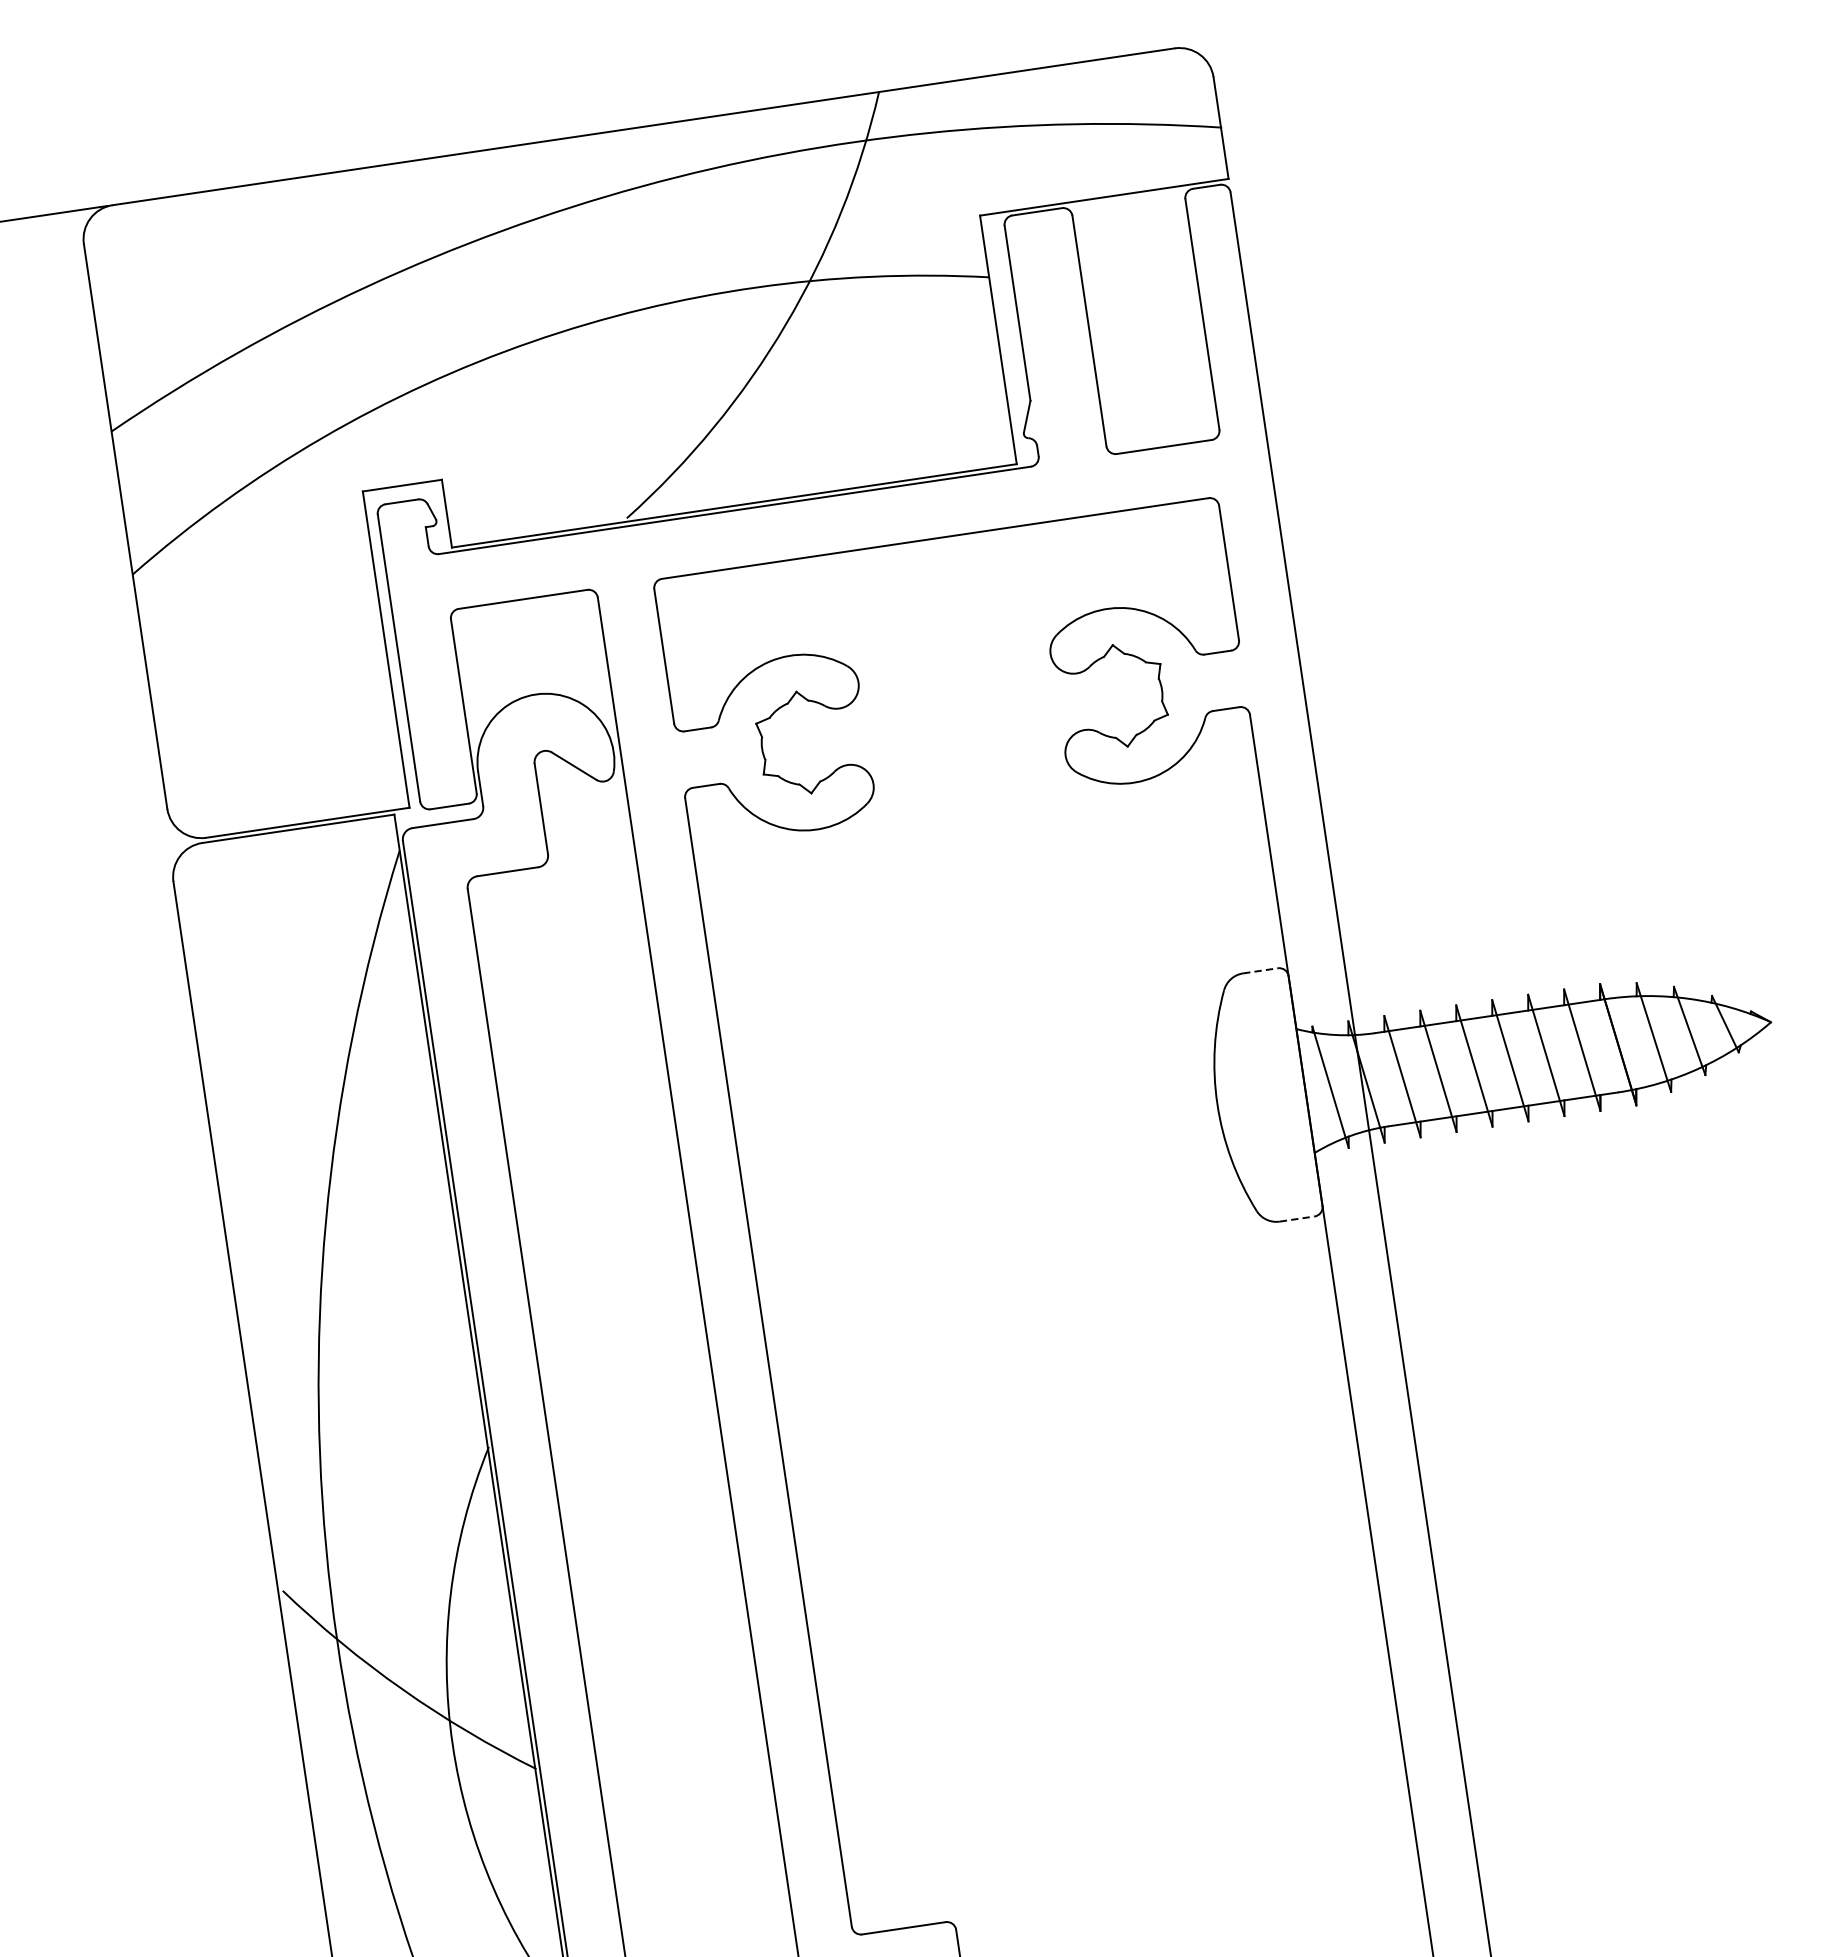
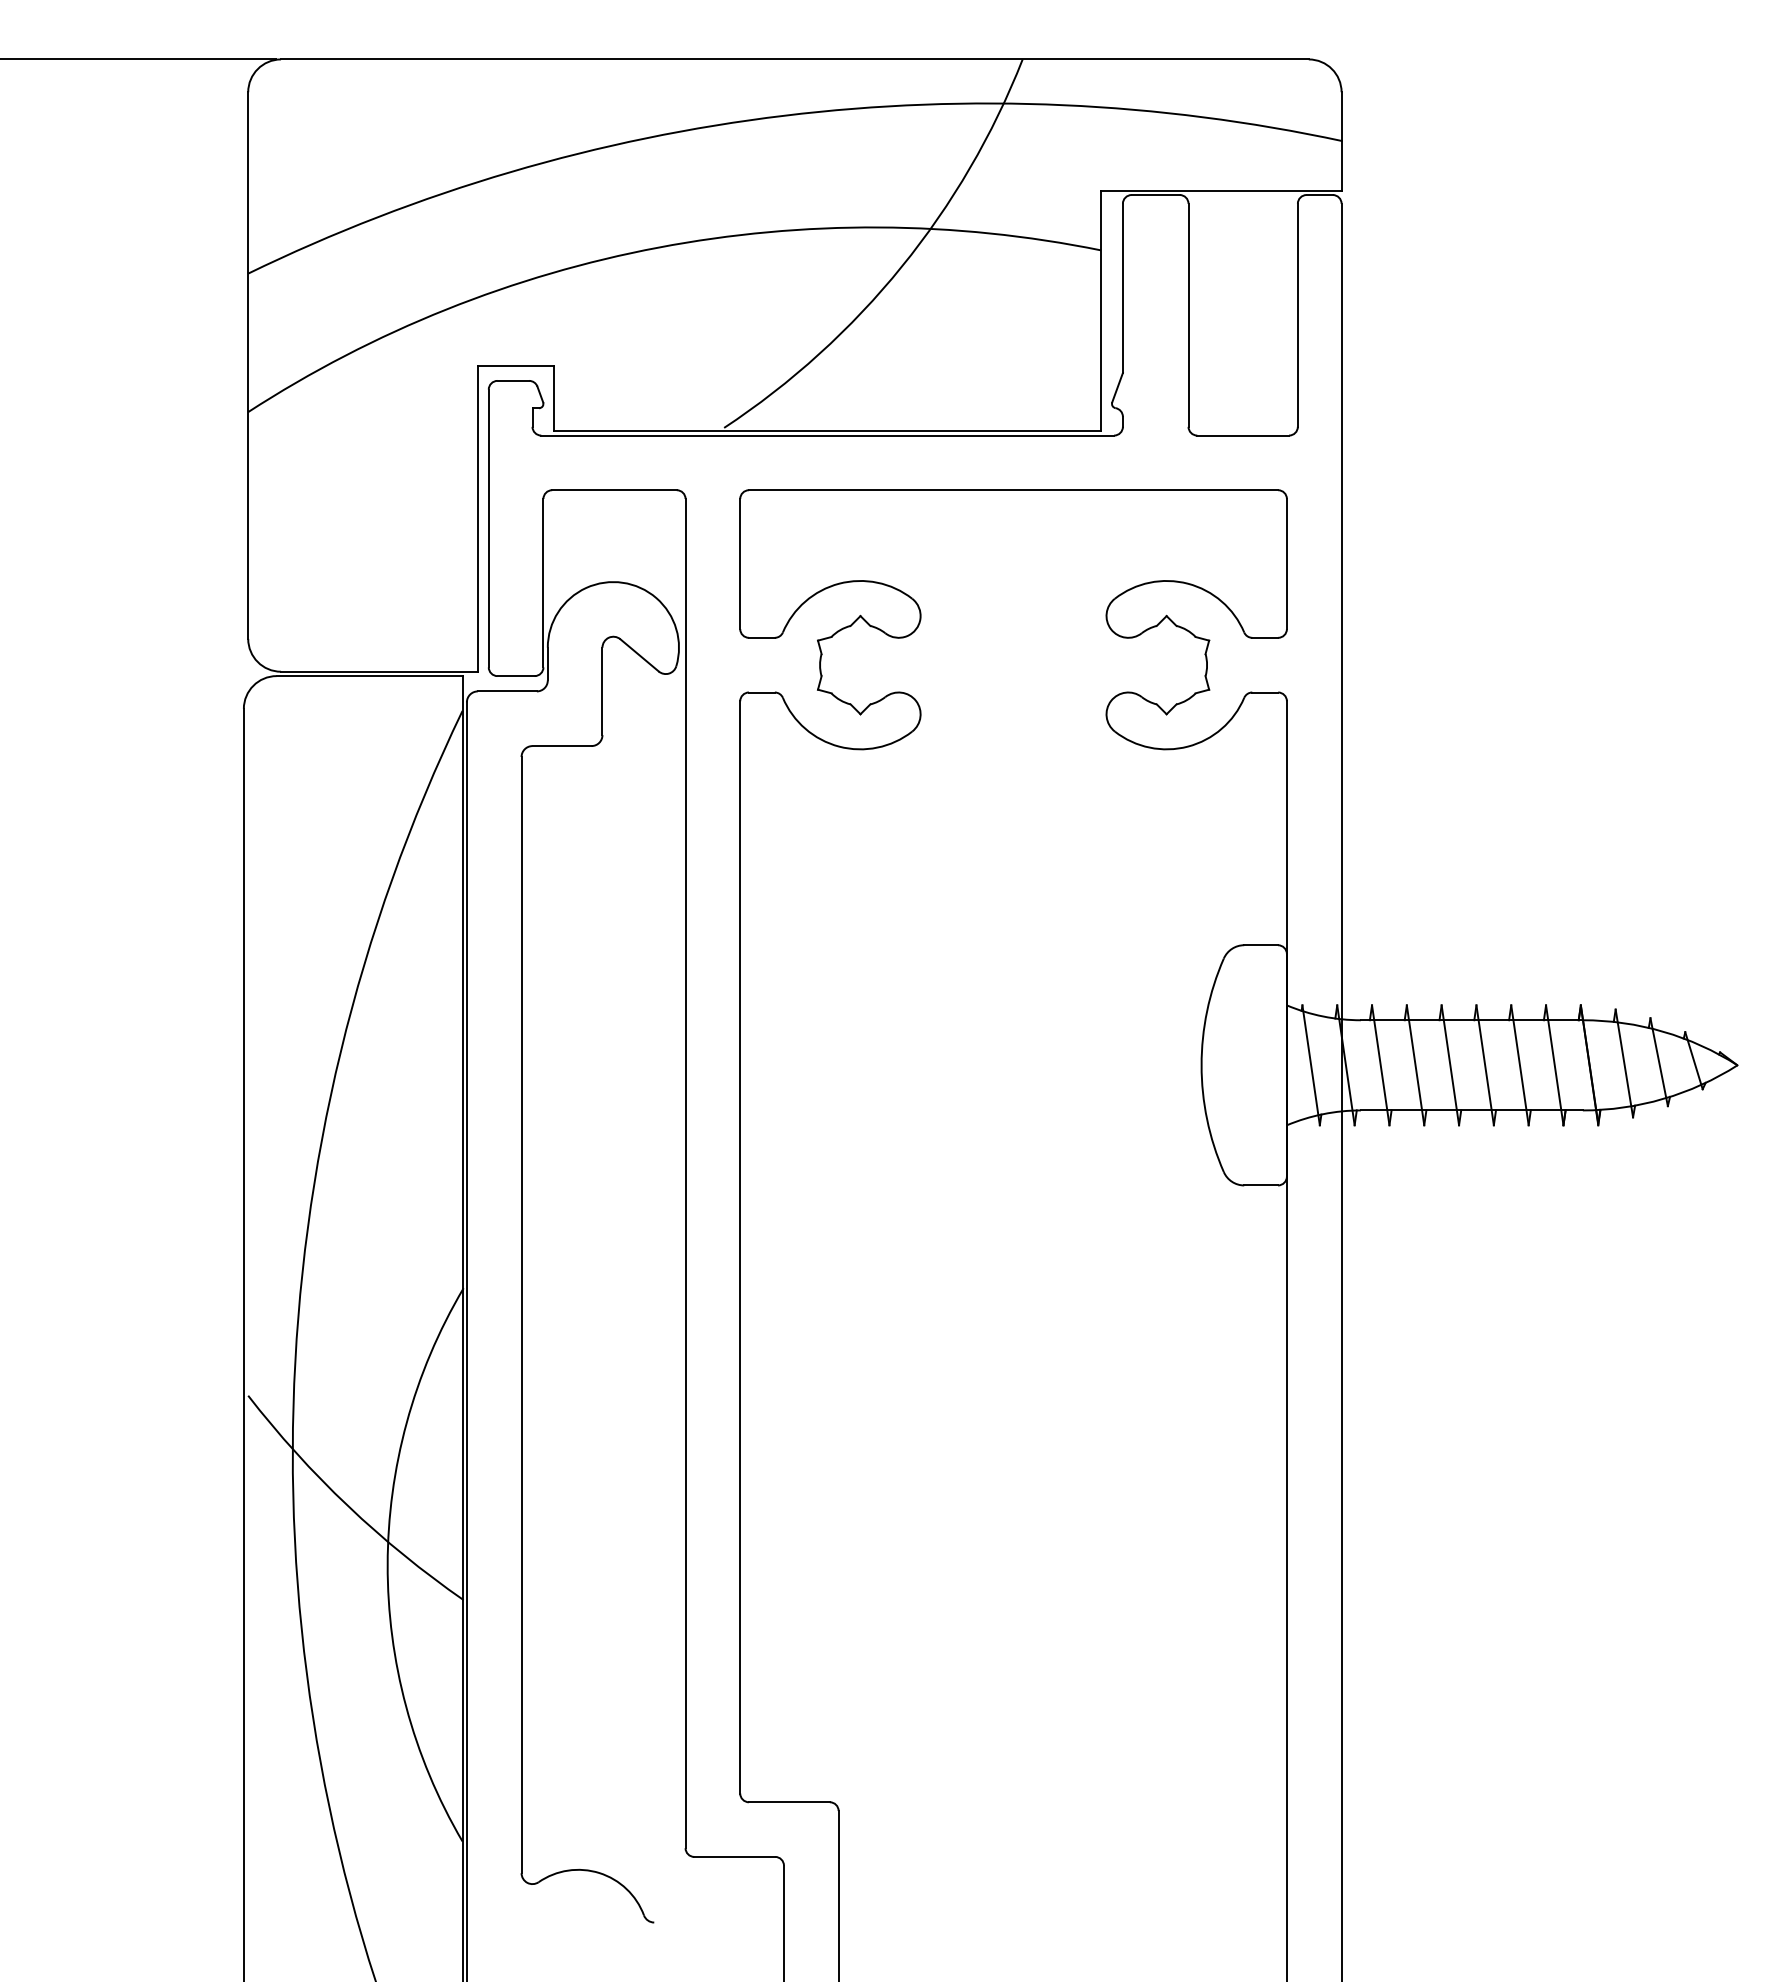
line: (1261, 971) -> (1261, 945), dashed -> solid
line: (1297, 1219) -> (1261, 1185), dashed -> solid

